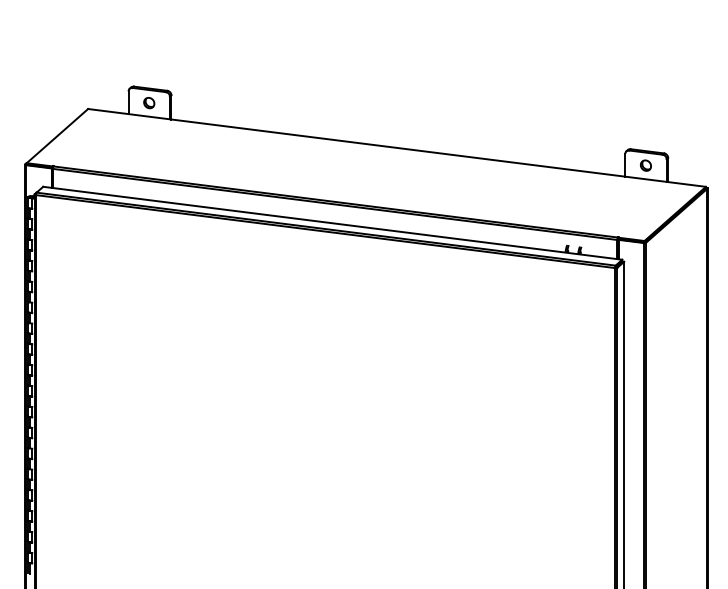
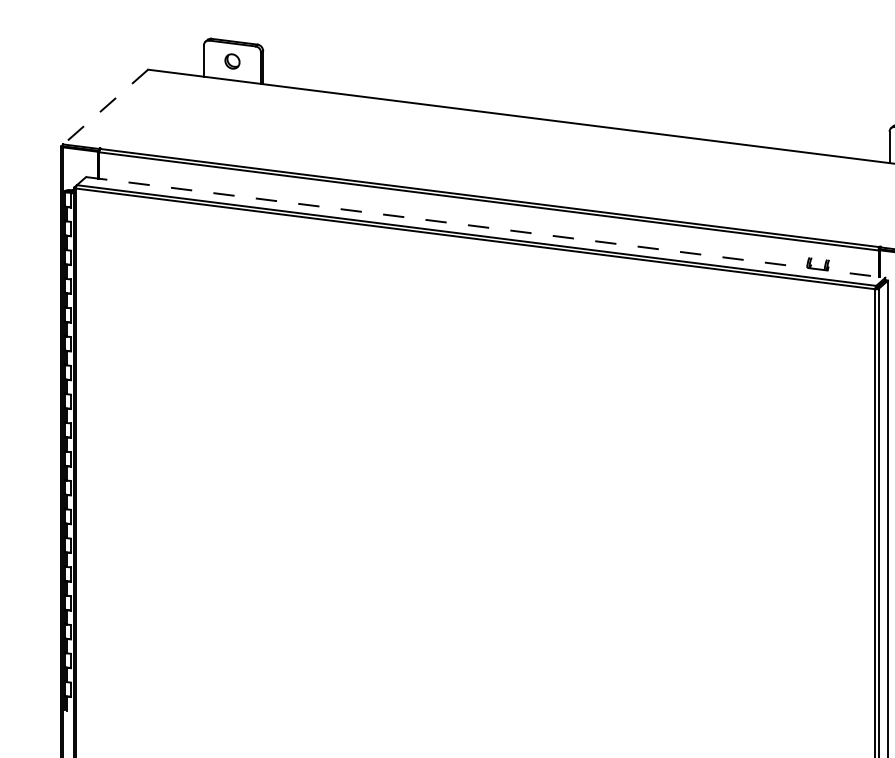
line: (57, 136) -> (105, 107), solid -> dashed
line: (332, 223) -> (485, 227), solid -> dashed

